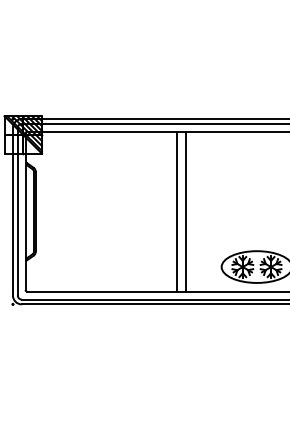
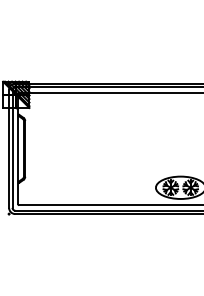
line: (176, 211) -> (124, 148), removed
line: (185, 211) -> (130, 148), removed

